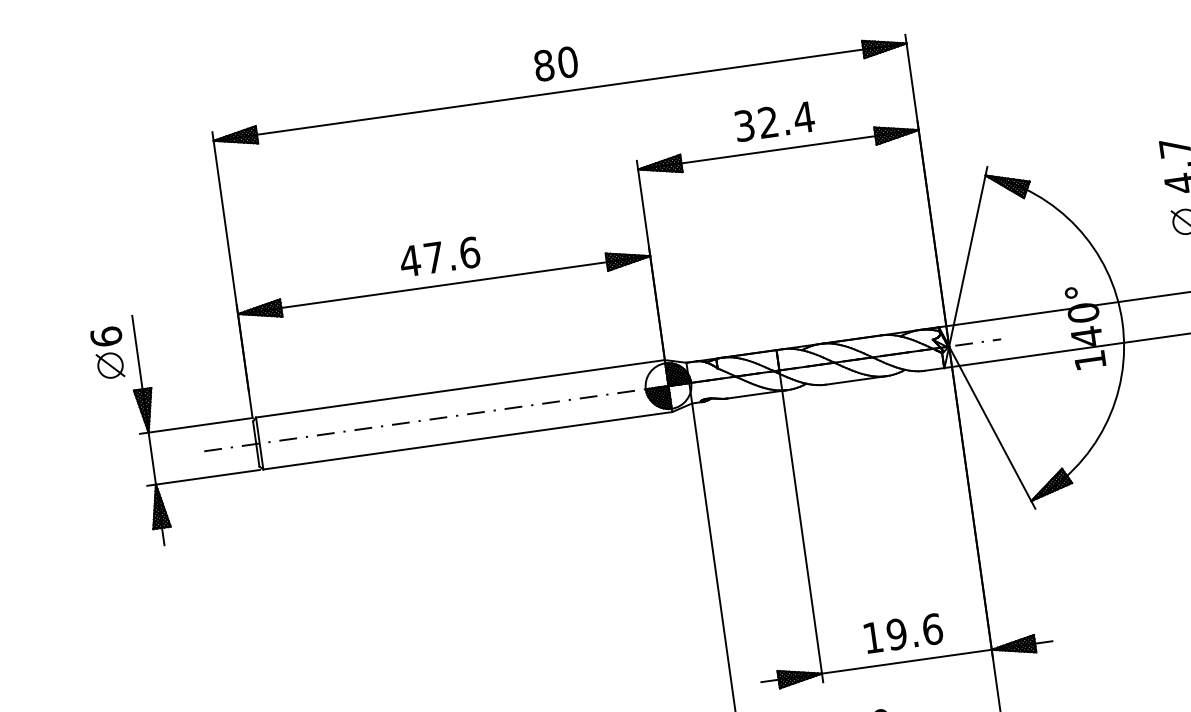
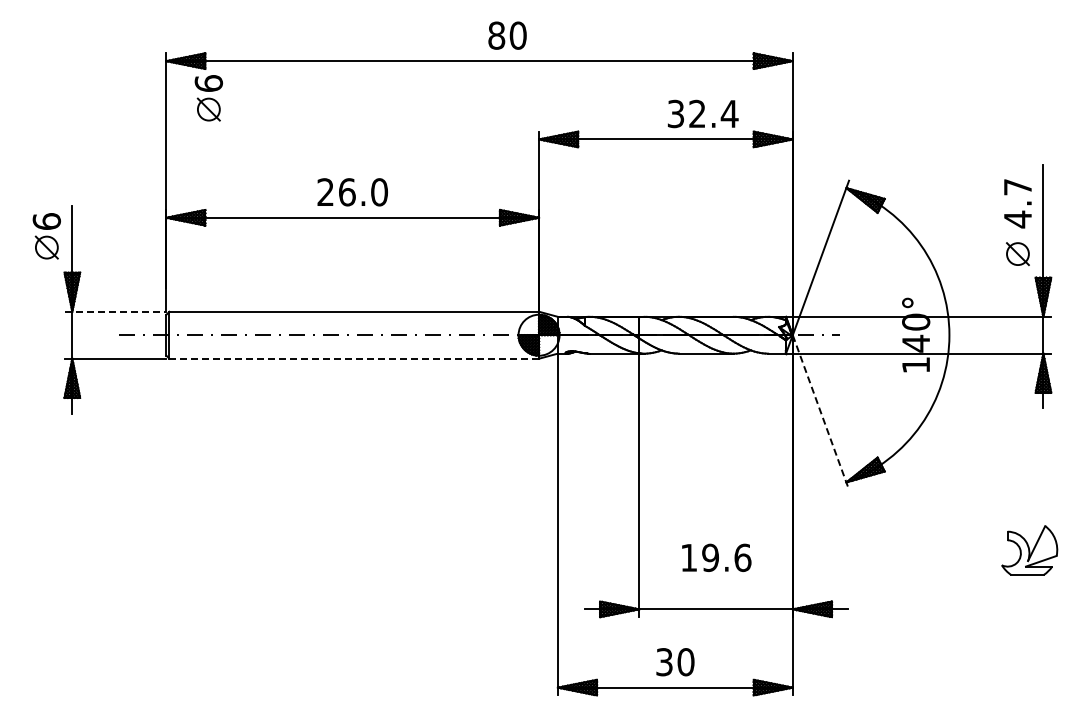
text: (556, 63) -> (507, 35), moved
text: (774, 120) -> (703, 113), moved
part: (266, 175) -> (208, 98), added
text: (439, 257) -> (352, 192), 47.6 -> 26.0
line: (196, 425) -> (115, 311), solid -> dashed
line: (992, 427) -> (821, 412), solid -> dashed
line: (468, 440) -> (354, 358), solid -> dashed
text: (903, 633) -> (716, 557), moved

